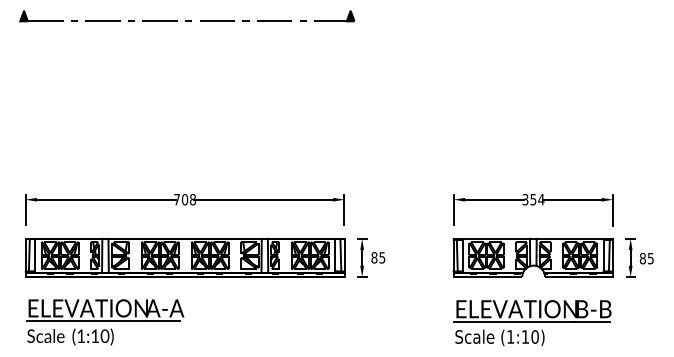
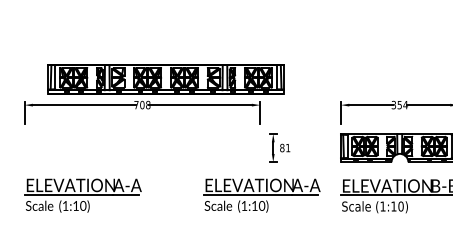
part: (184, 257) -> (165, 79), moved
text: (382, 257) -> (288, 147), 85 -> 81
part: (347, 322) -> (262, 195), added

